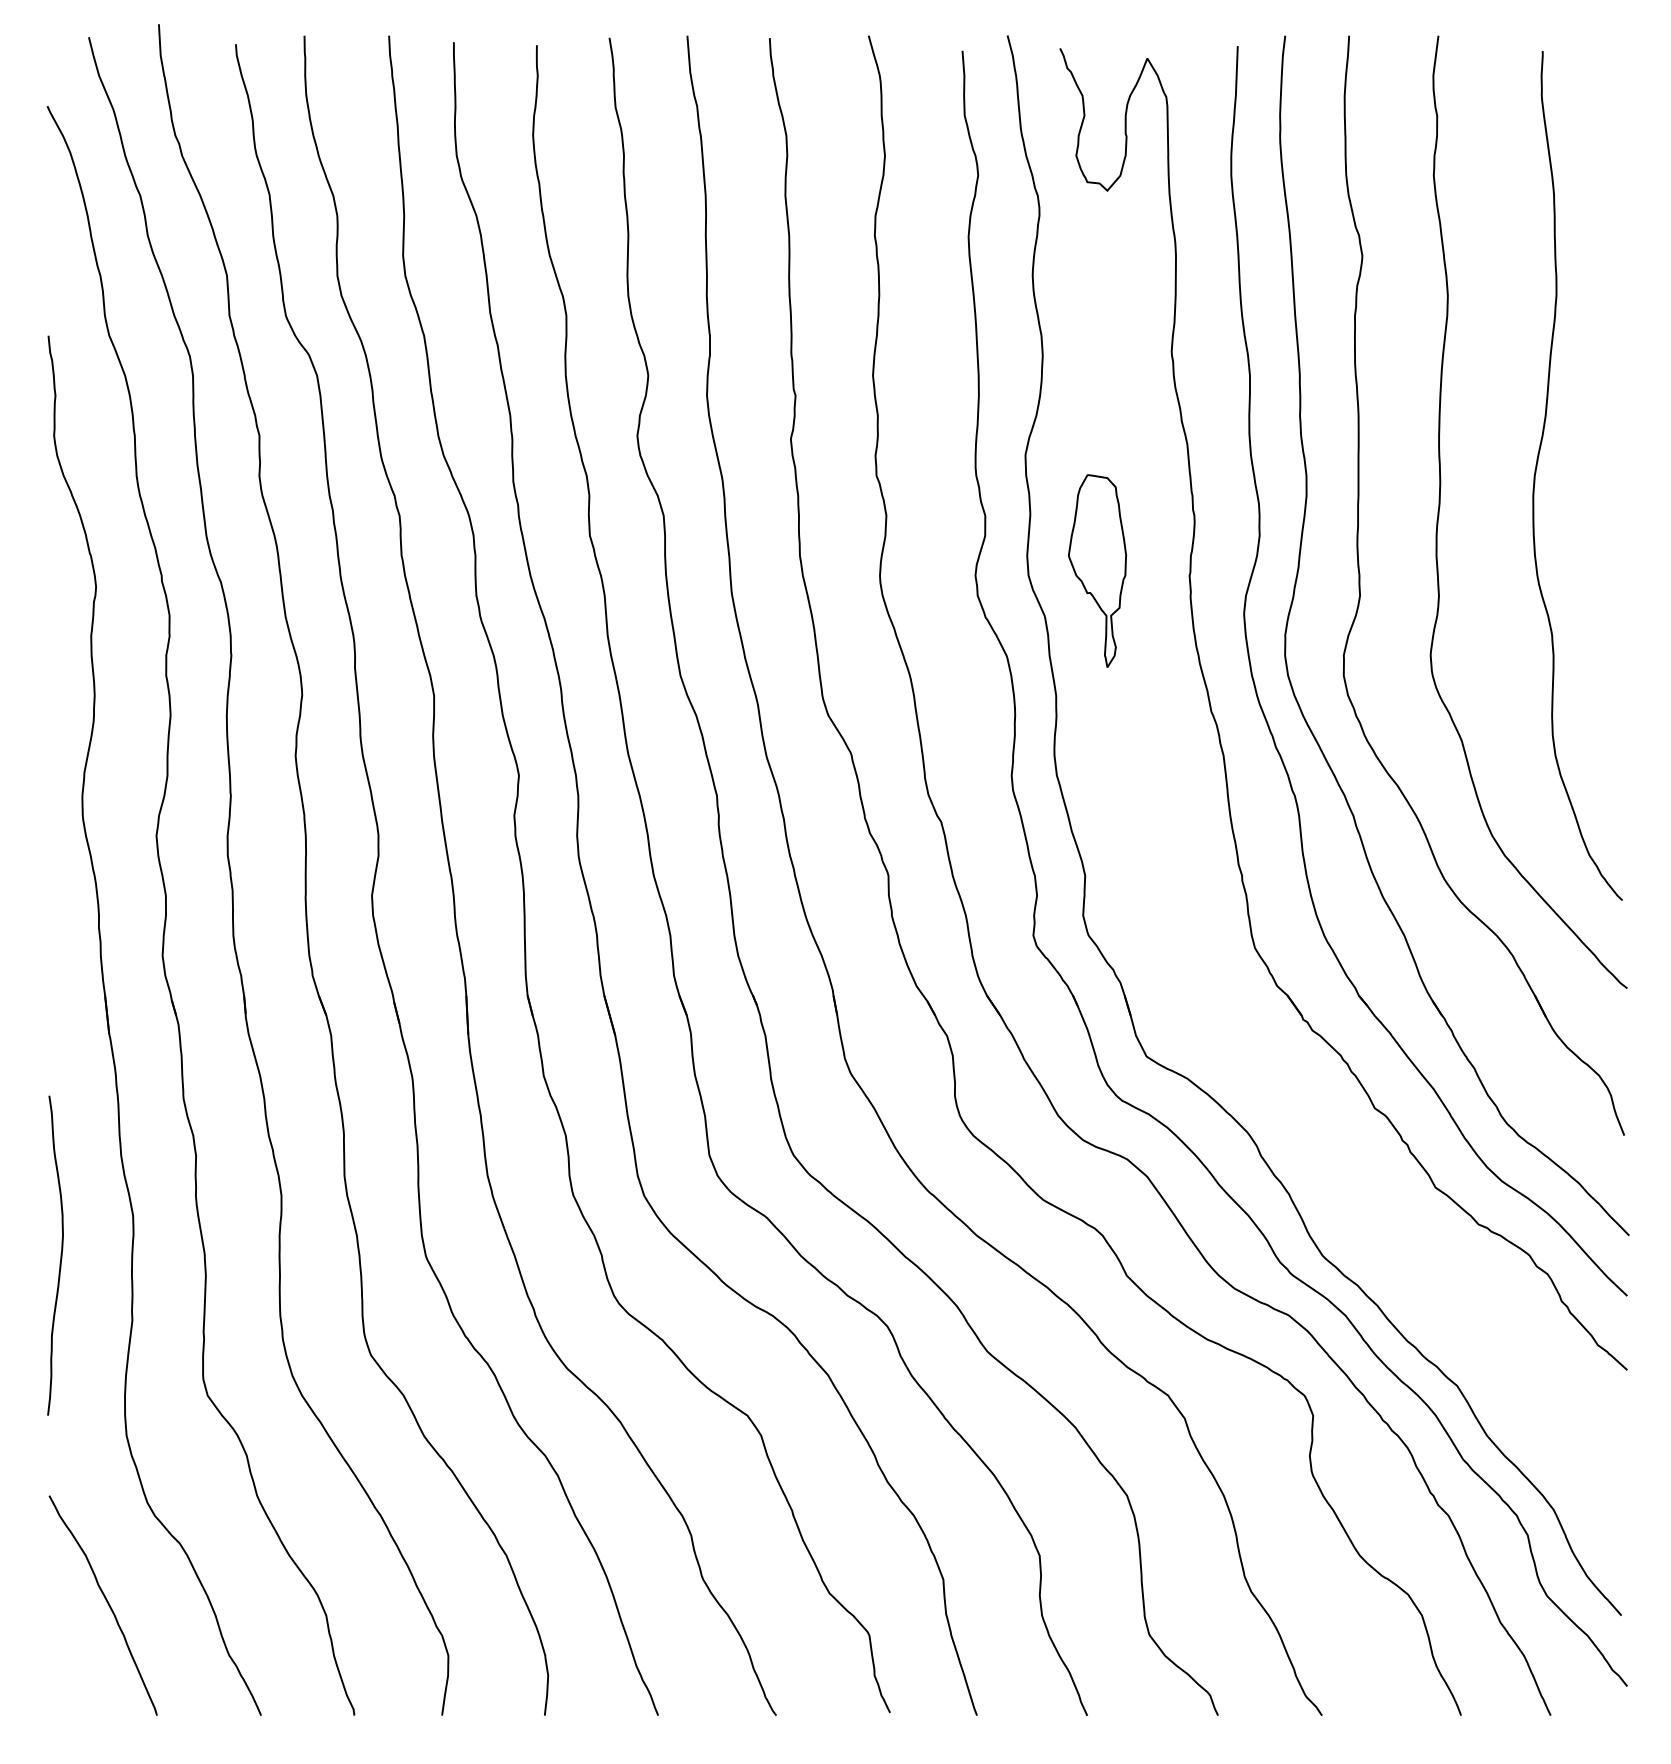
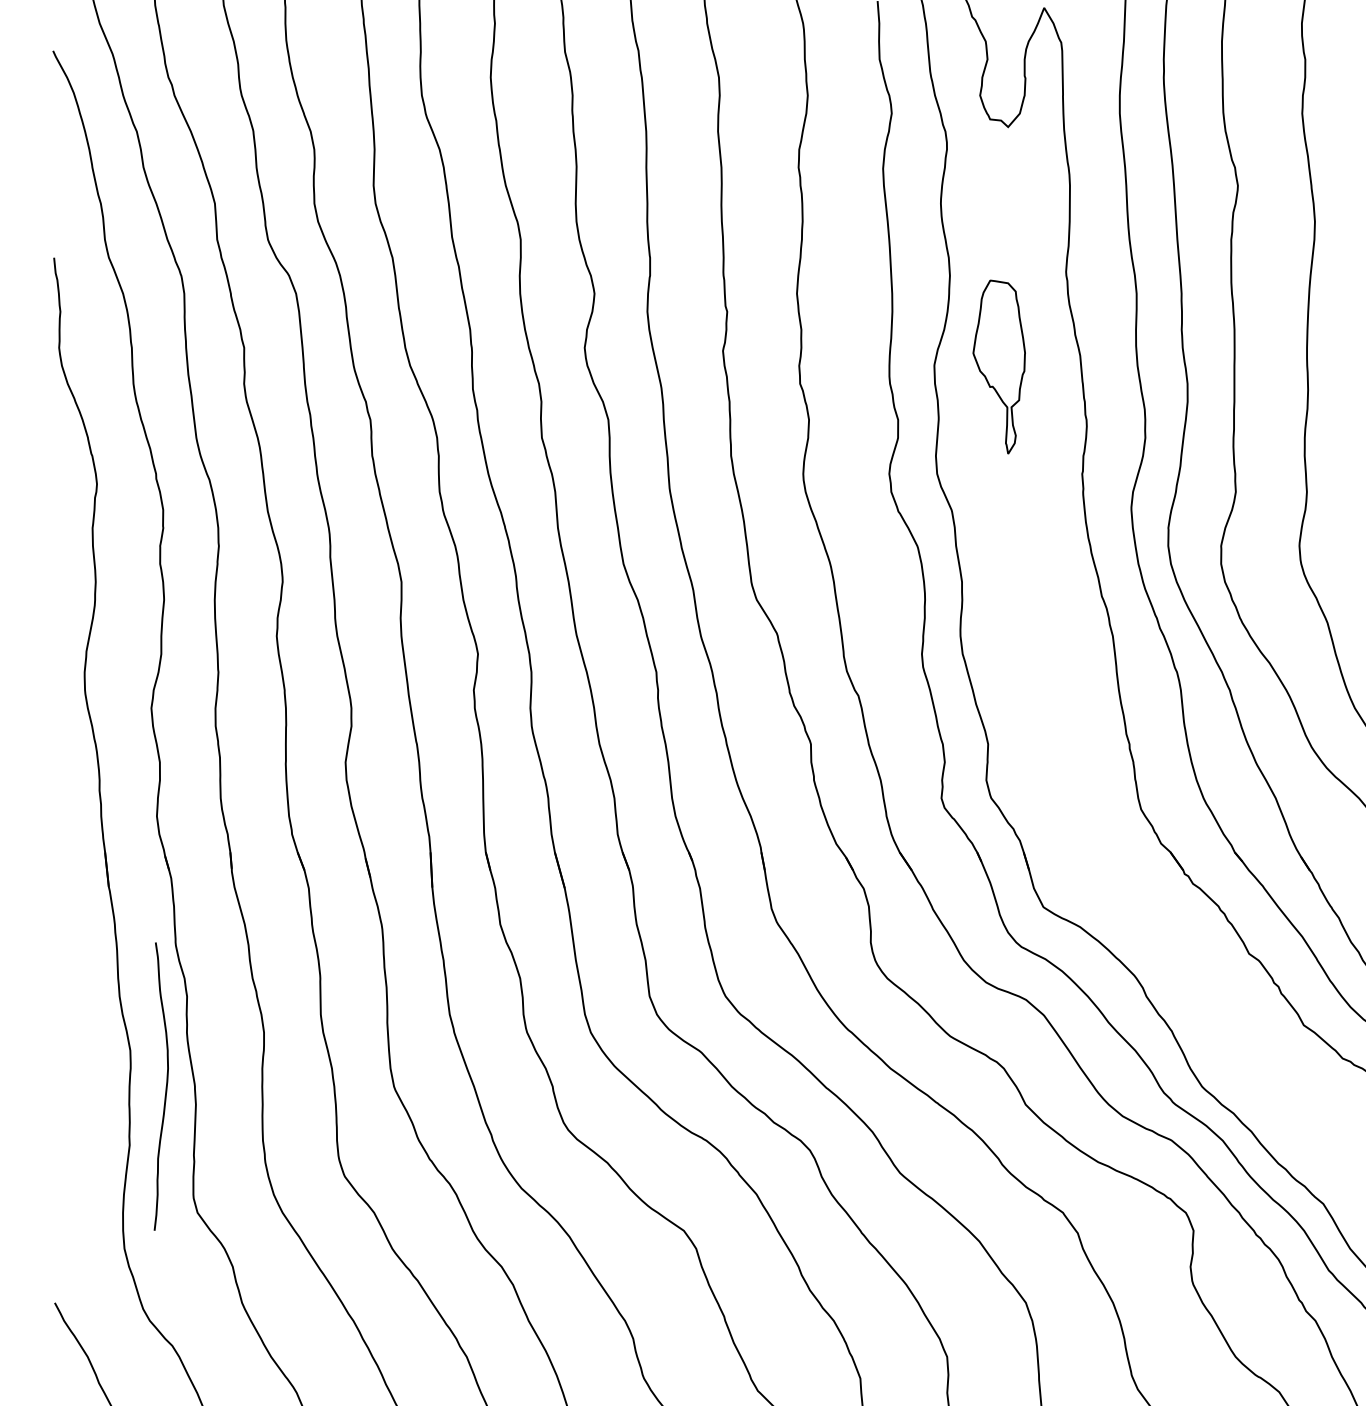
part: (1097, 570) -> (999, 366), moved
curve: (60, 1255) -> (165, 1086), moved

